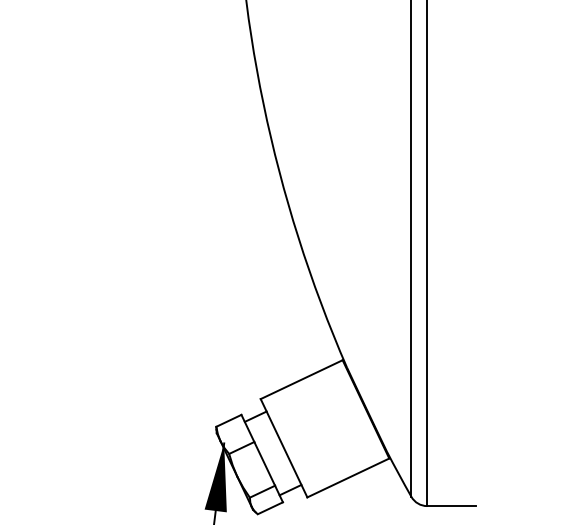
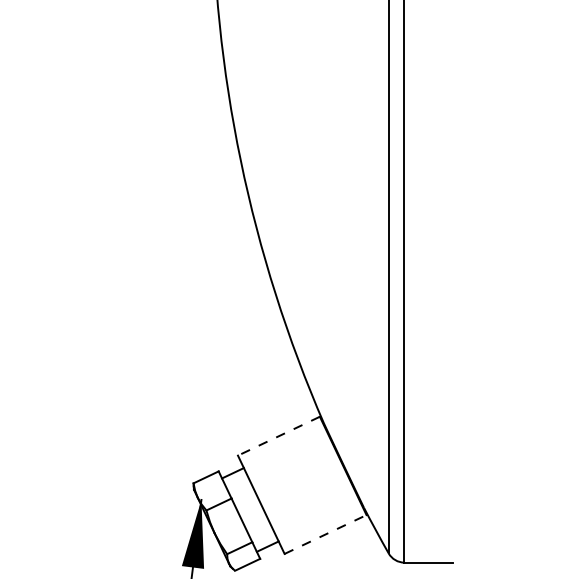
line: (301, 379) -> (278, 436), solid -> dashed
line: (349, 477) -> (326, 534), solid -> dashed

